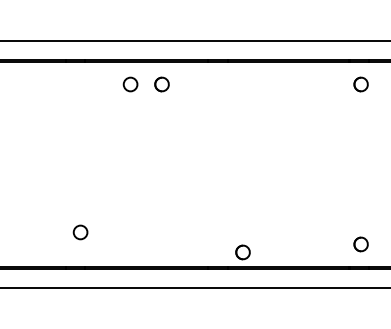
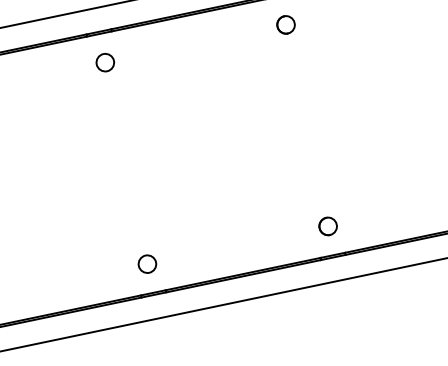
circle: (130, 84) -> (105, 62), moved
part: (161, 84) -> (285, 25), moved
circle: (80, 232) -> (147, 264), moved
part: (242, 252) -> (327, 226), moved

